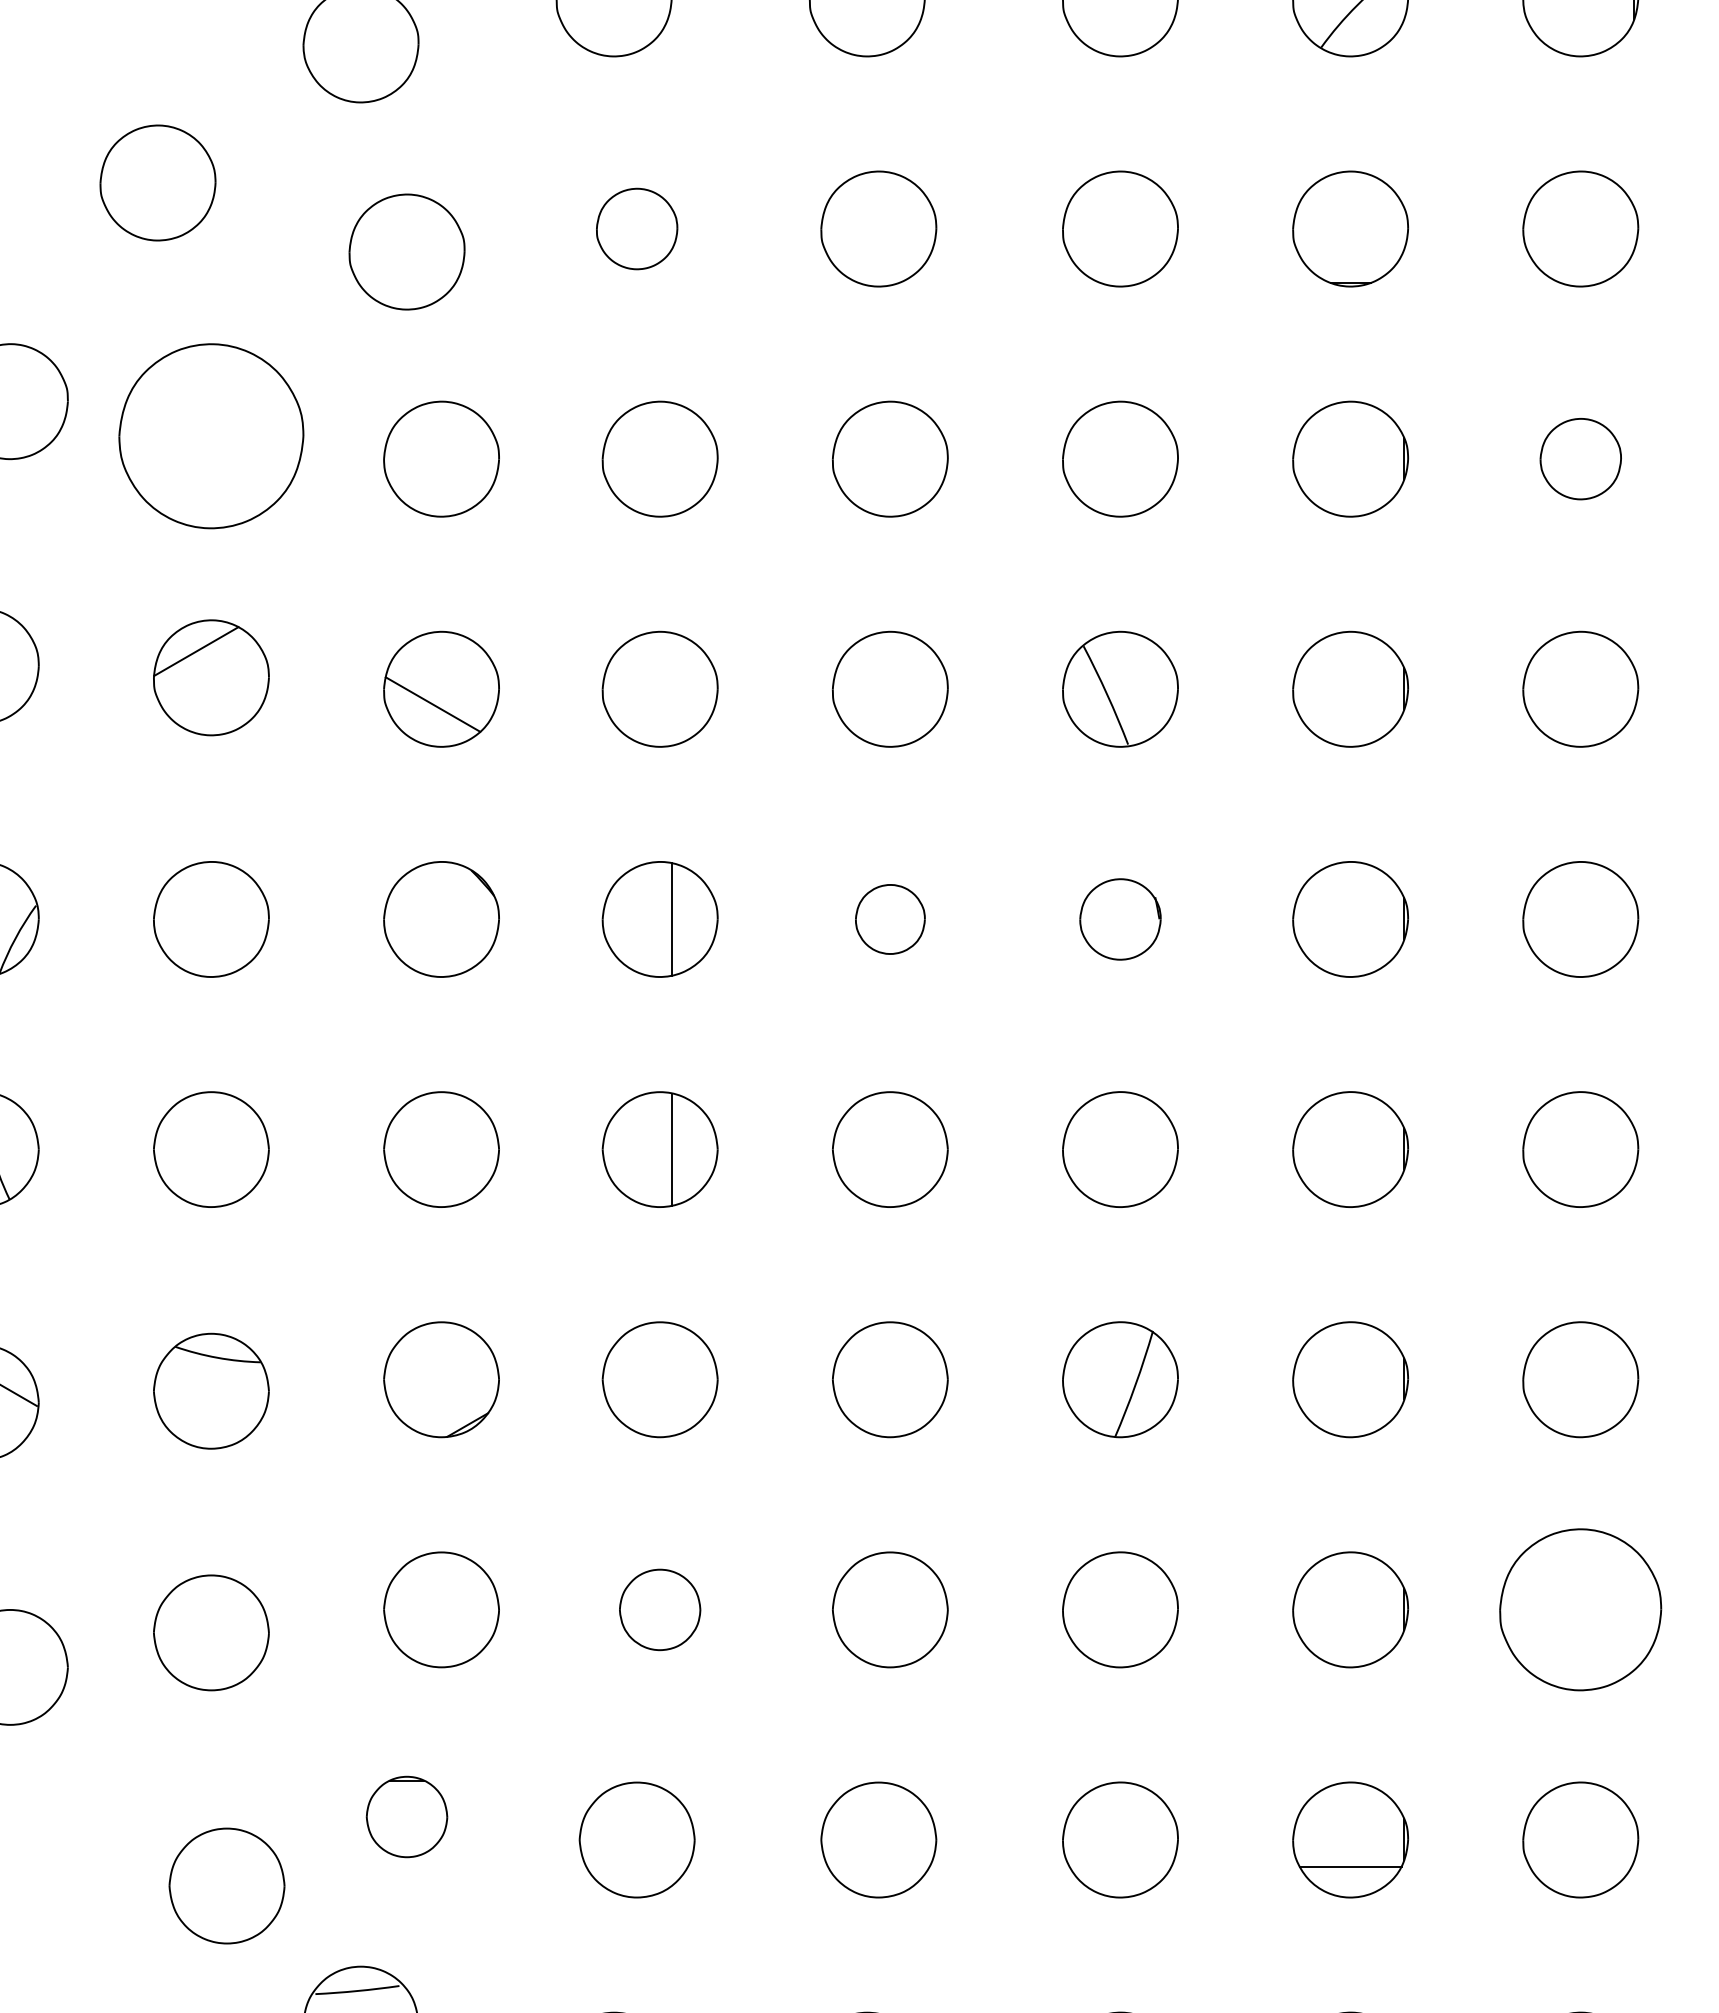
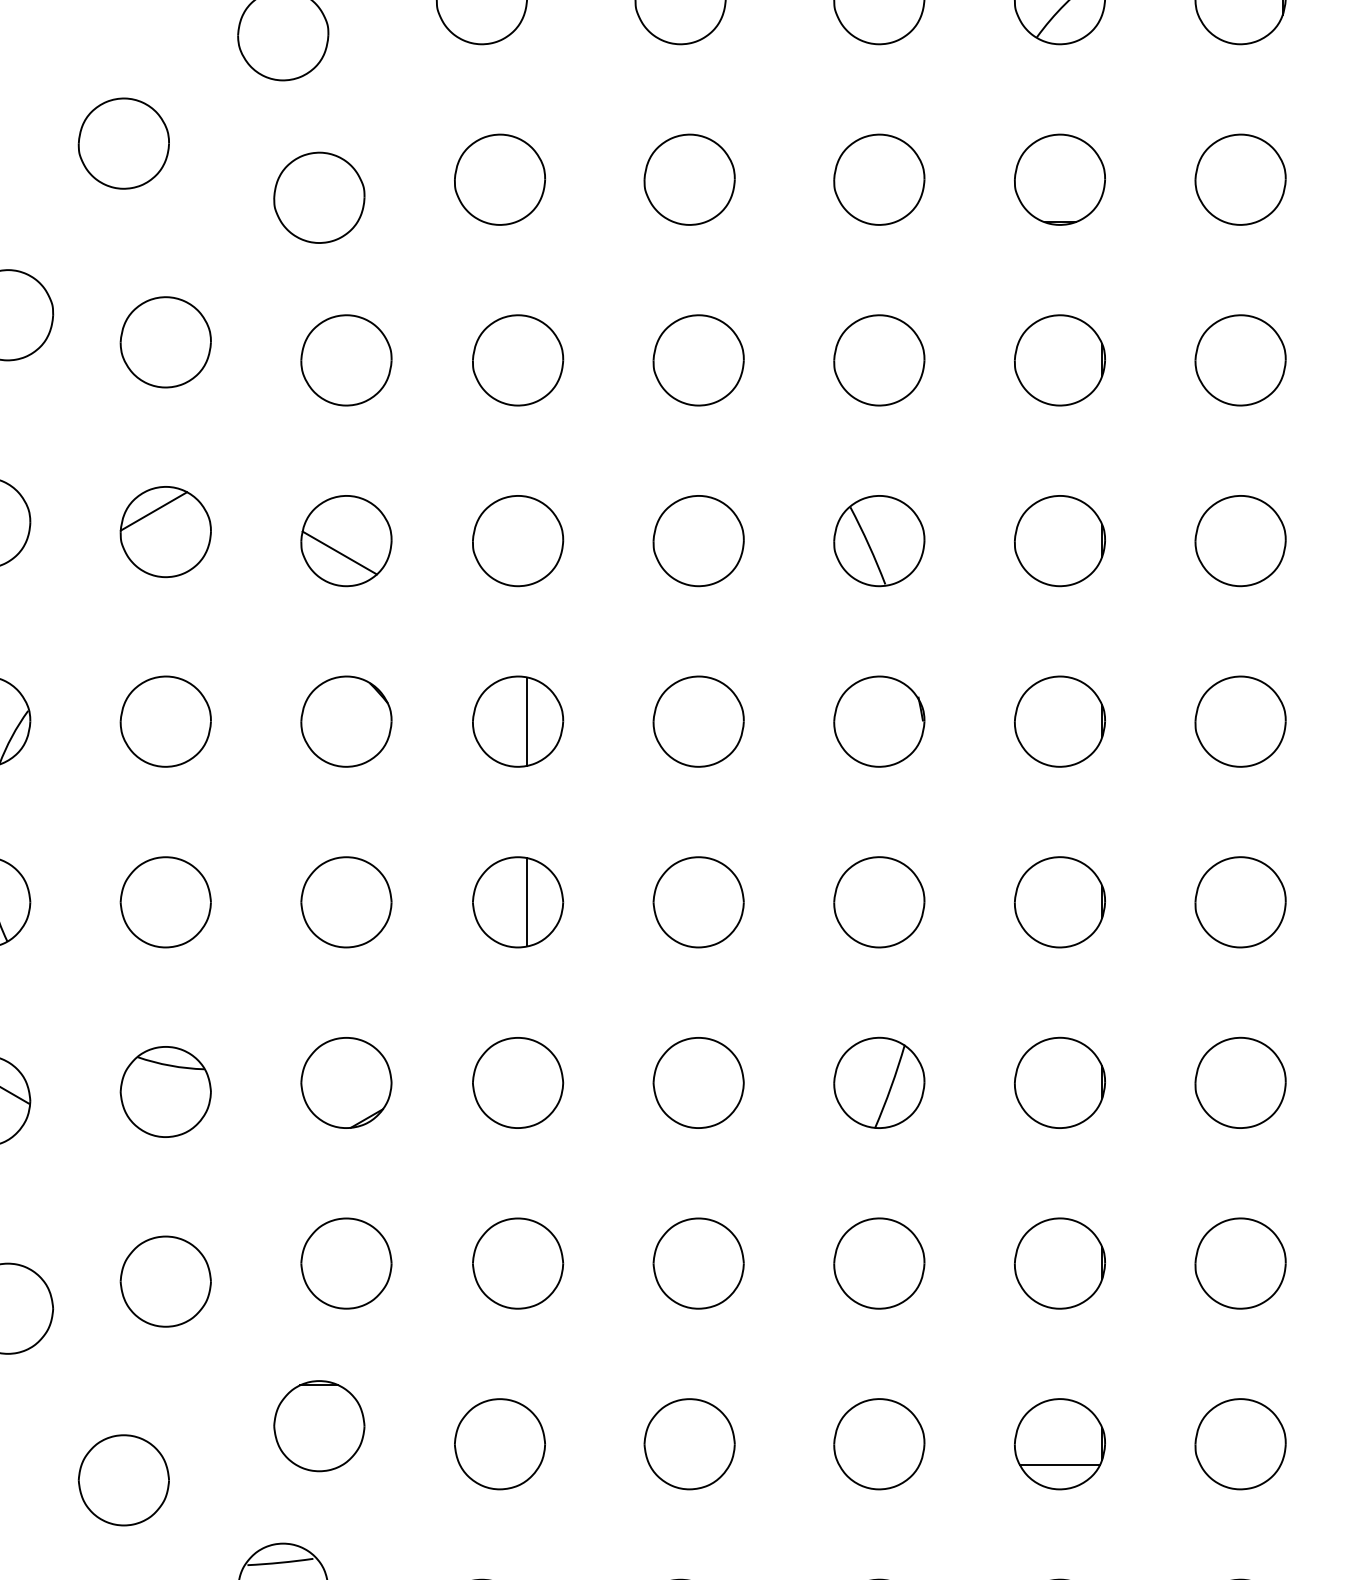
part: (636, 228) -> (499, 179), size x1.43
part: (211, 435) -> (165, 341), size x0.62
part: (1580, 458) -> (1240, 359), size x1.43
part: (890, 919) -> (698, 721), size x1.67
part: (1120, 919) -> (879, 721), size x1.43
part: (659, 1609) -> (517, 1263), size x1.43
part: (1580, 1609) -> (1240, 1263), size x0.71
part: (406, 1816) -> (318, 1425), size x1.43
part: (226, 1885) -> (123, 1479), moved

